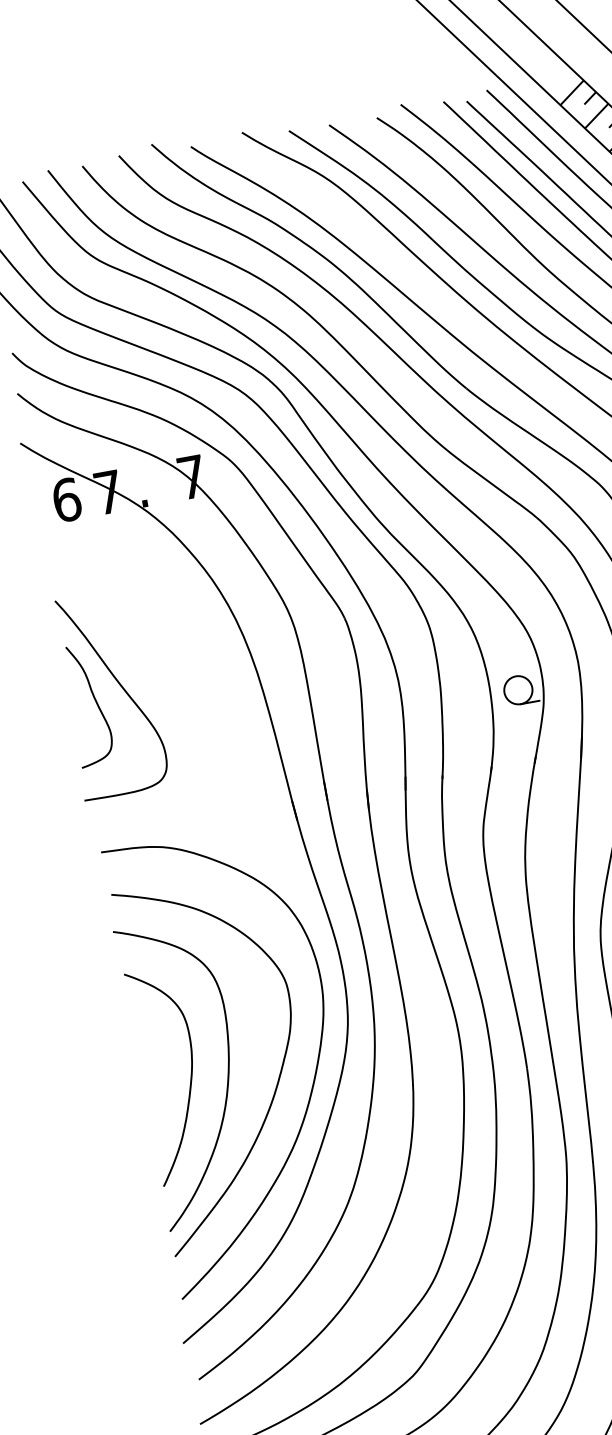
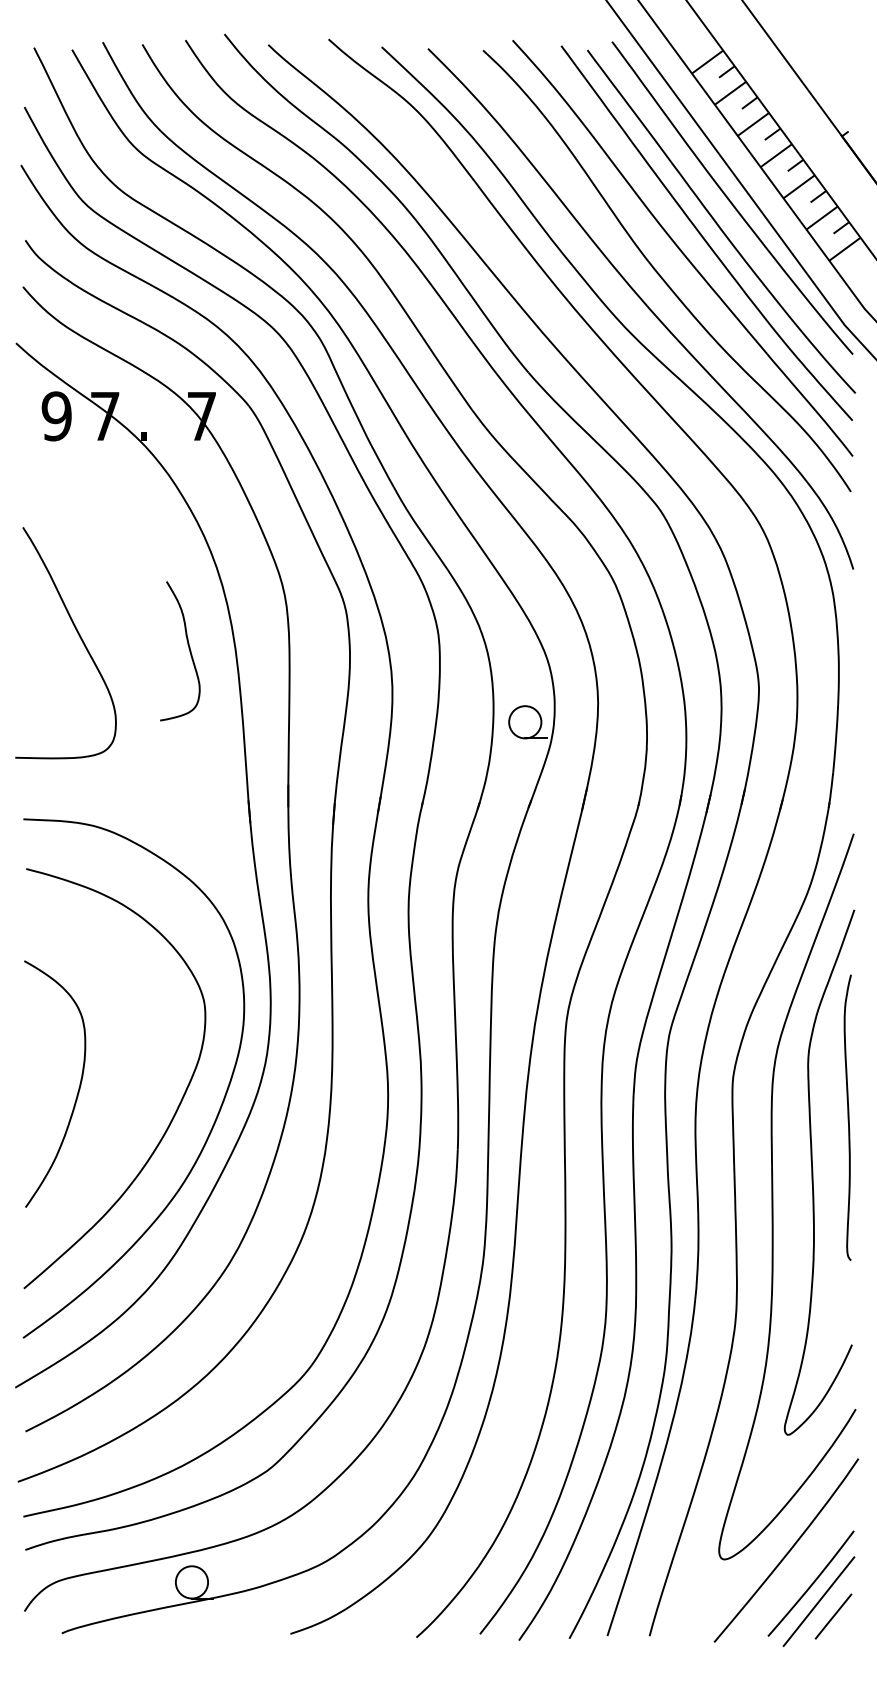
text: (66, 500) -> (56, 416), 6 -> 9
curve: (95, 701) -> (188, 648), moved
curve: (227, 1076) -> (119, 1096), removed

